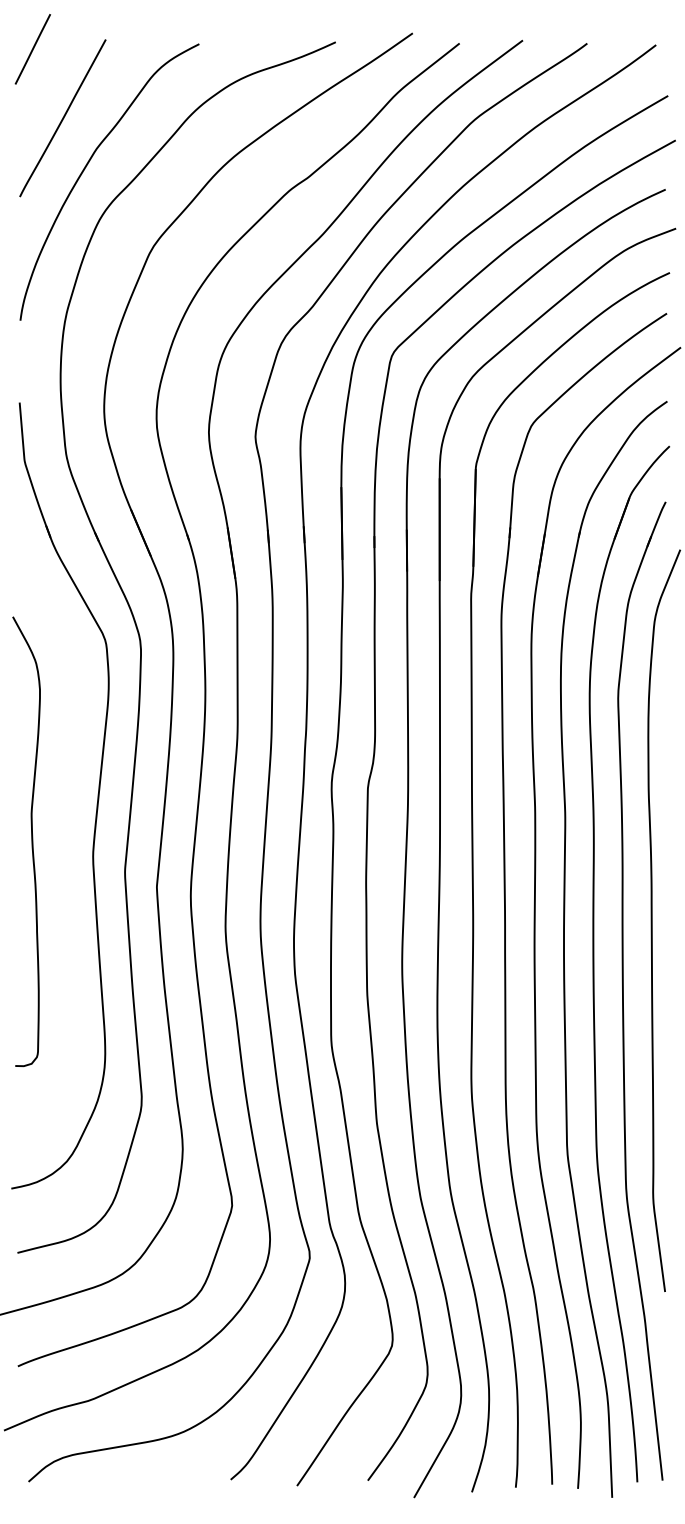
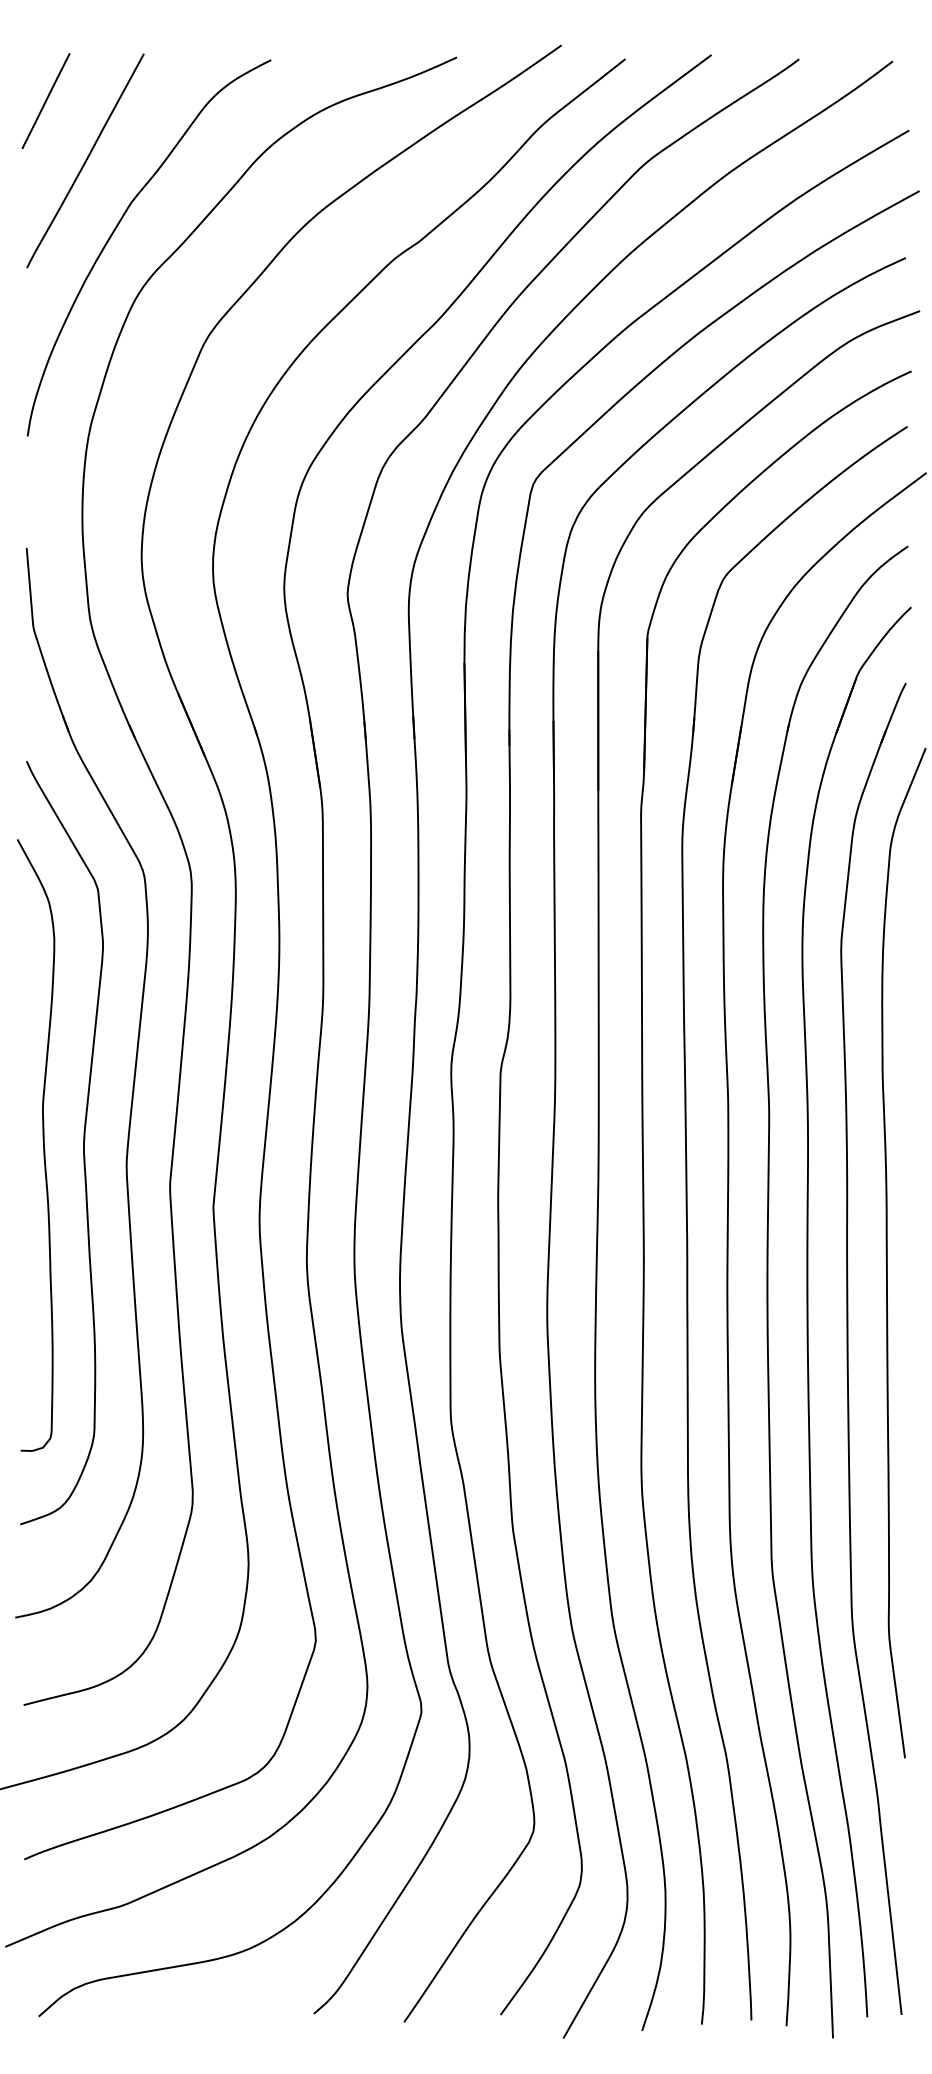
line: (32, 49) -> (45, 101), moved
curve: (60, 840) -> (82, 1143), added

